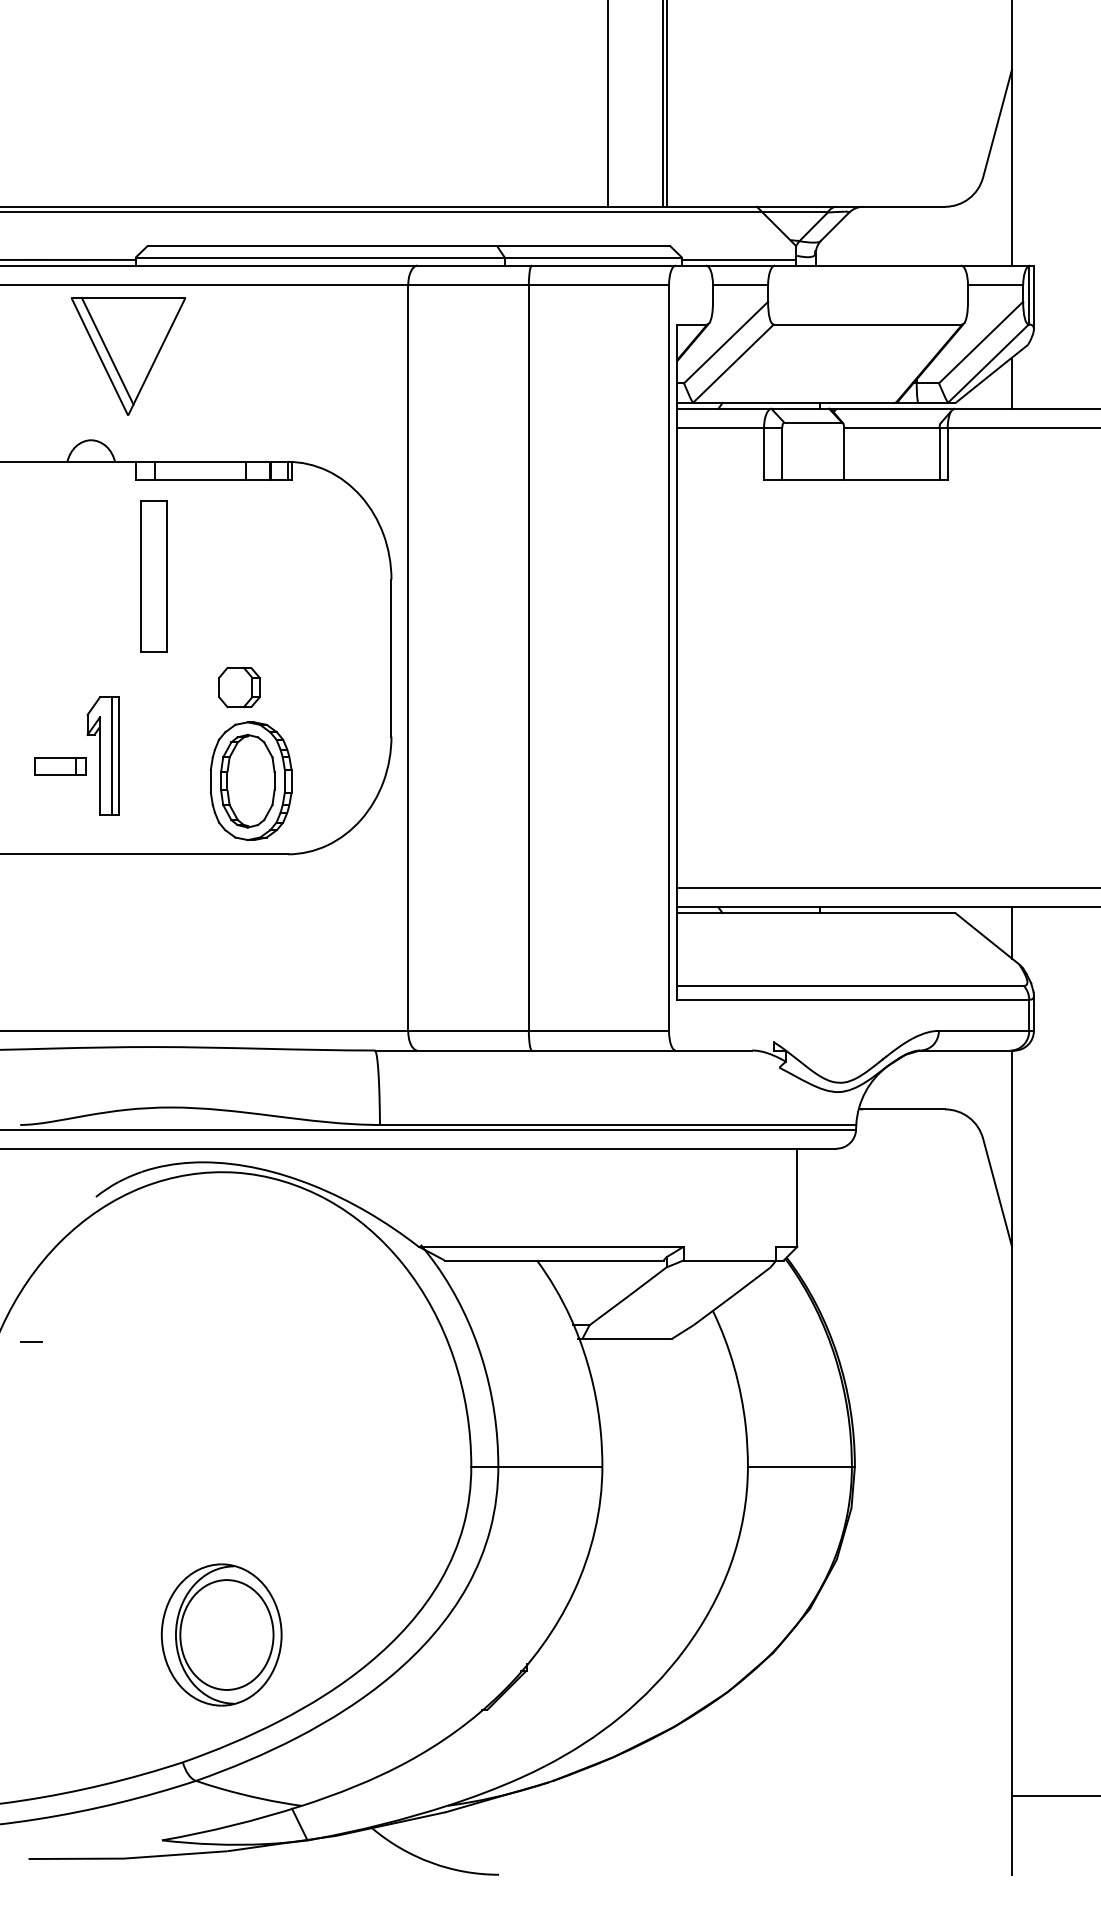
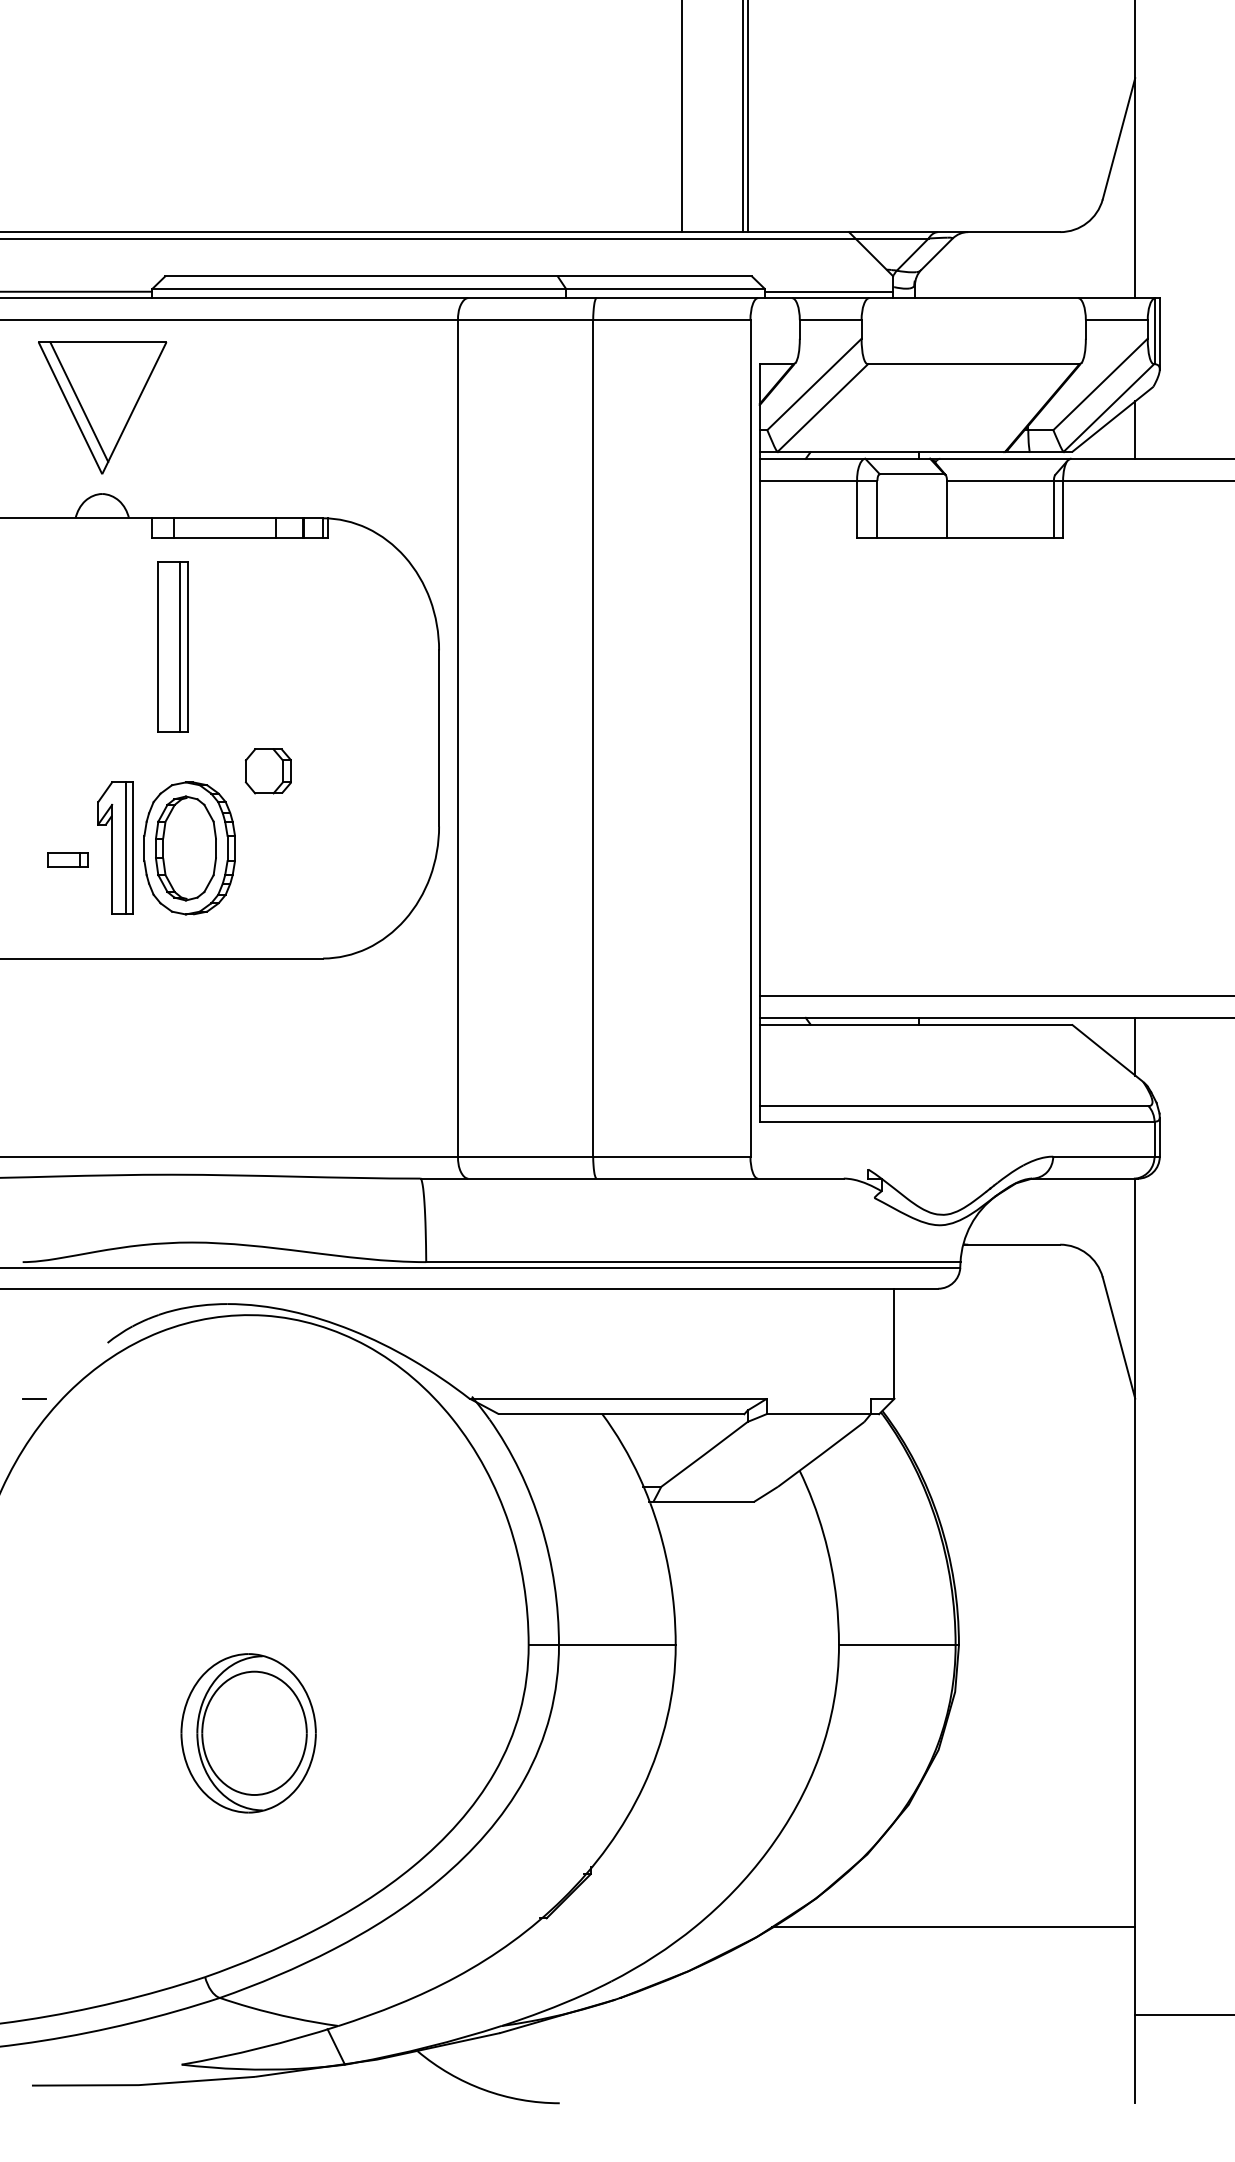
part: (128, 355) -> (102, 406), moved
line: (160, 576) -> (179, 646), added
part: (59, 765) -> (66, 858), size x0.71
part: (250, 780) -> (188, 847), moved
line: (31, 1341) -> (34, 1398), moved
part: (221, 1634) -> (248, 1732), moved
line: (849, 1717) -> (952, 1926), added

